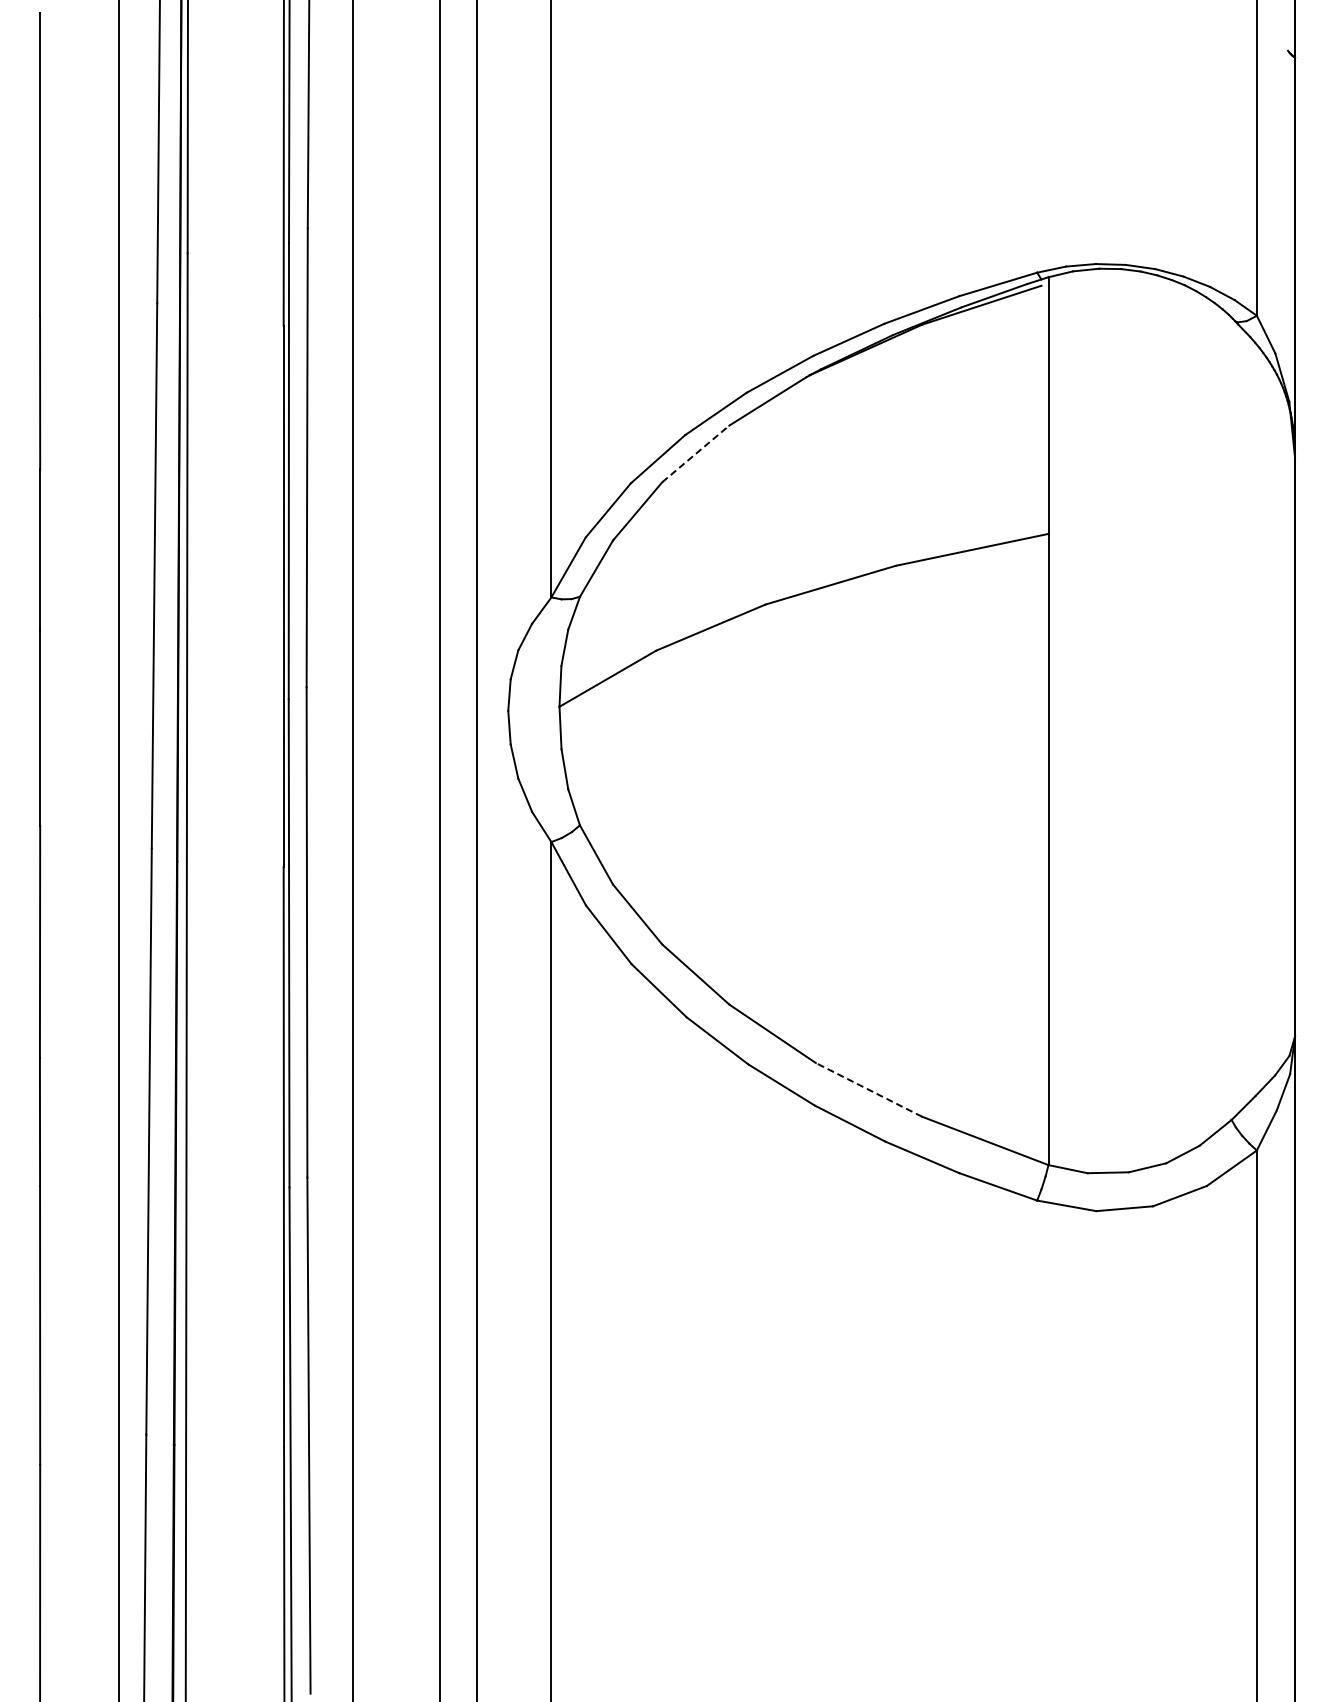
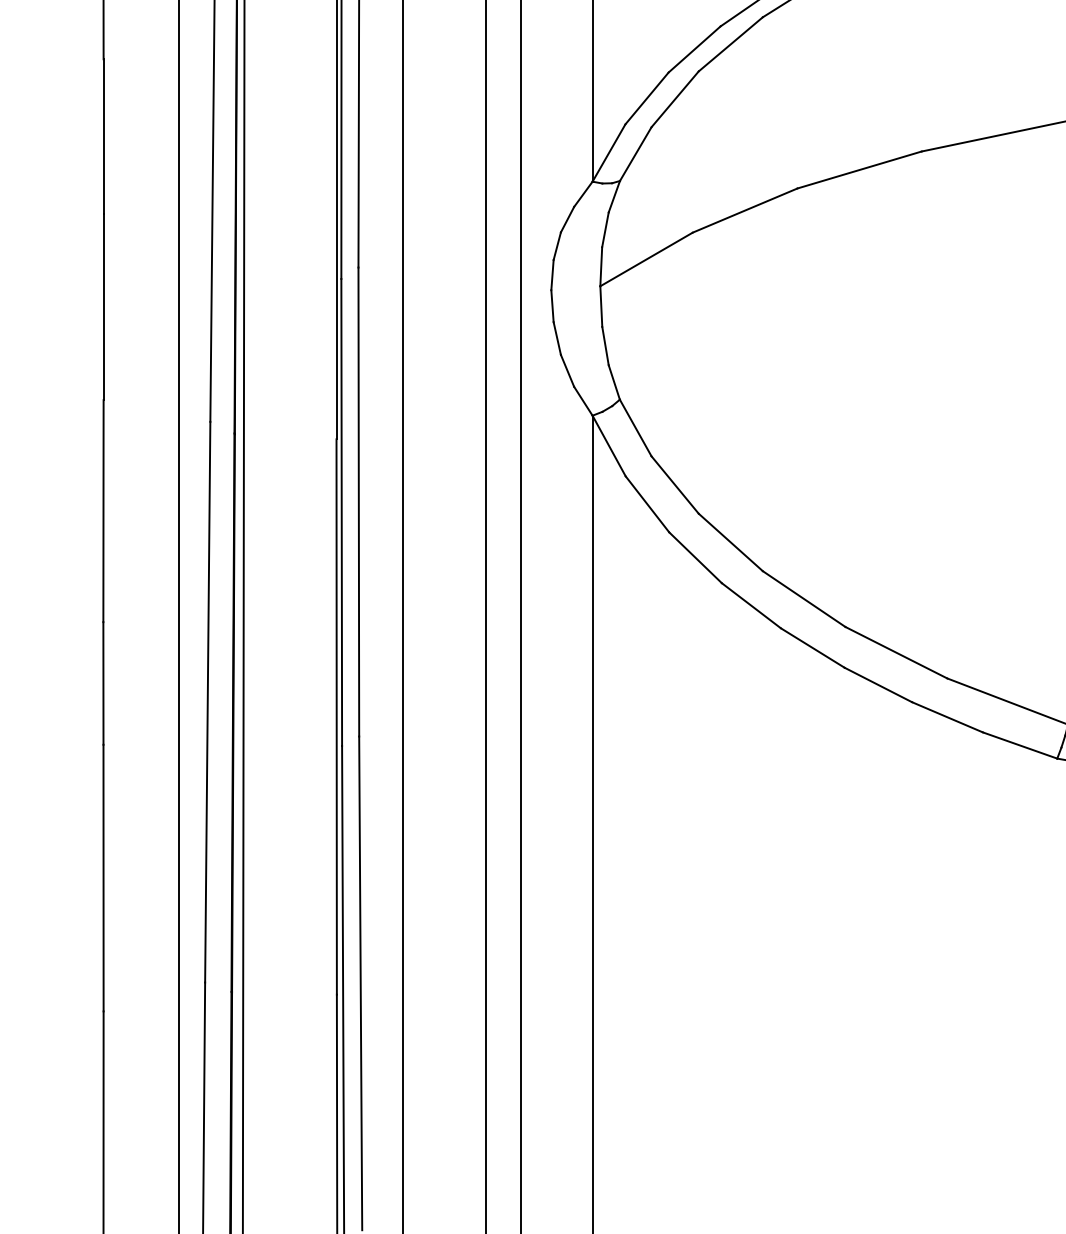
line: (695, 453) -> (730, 44), dashed -> solid
line: (869, 1089) -> (896, 652), dashed -> solid

